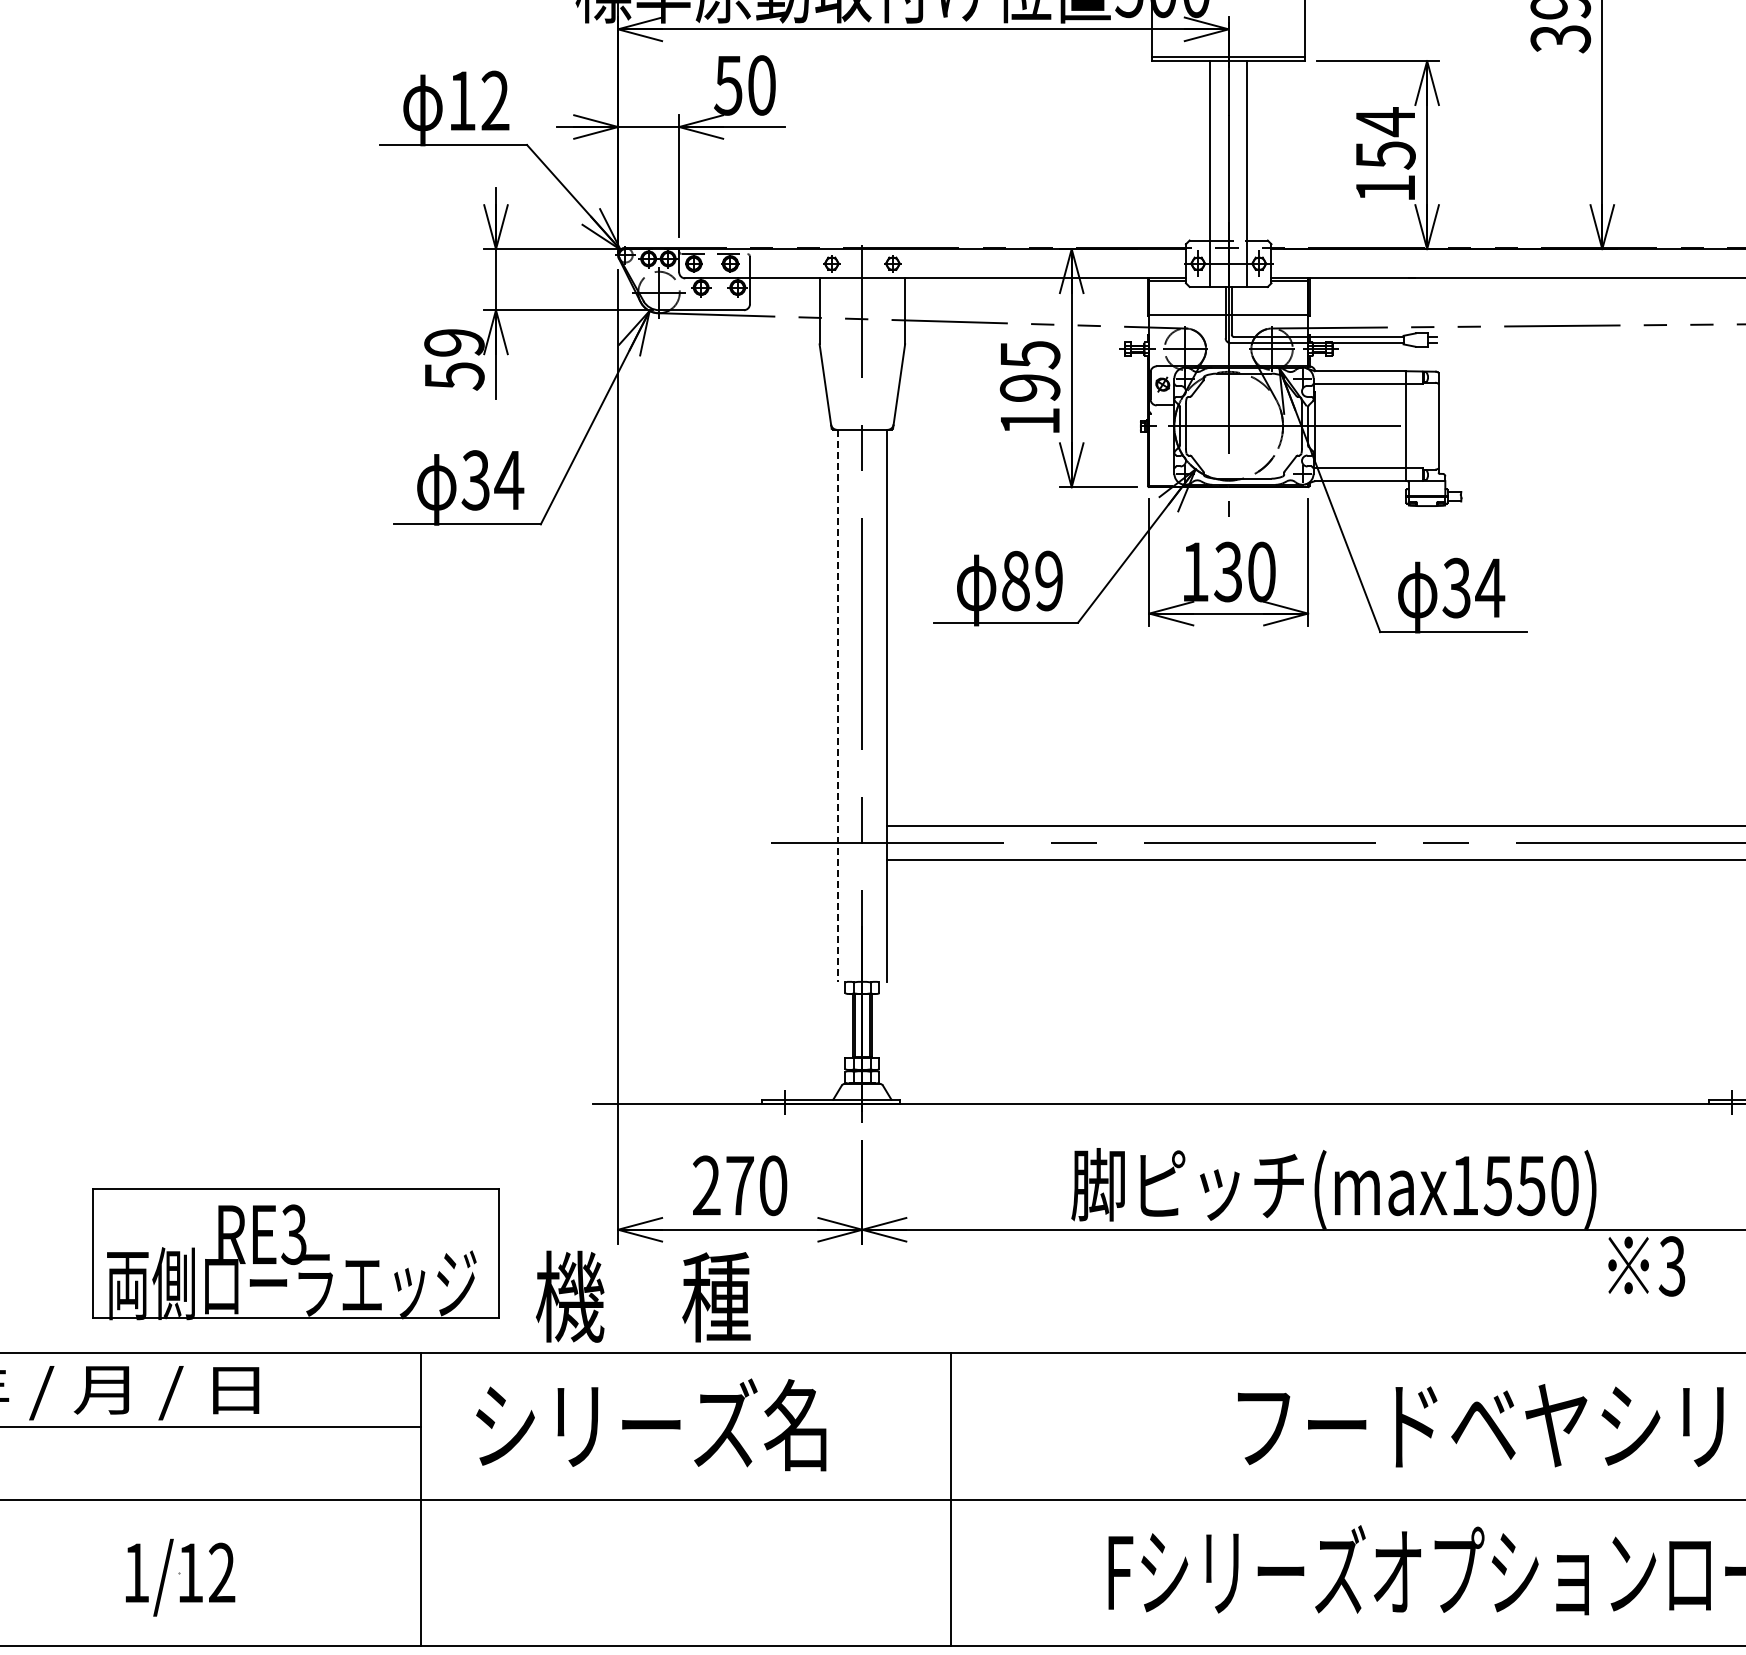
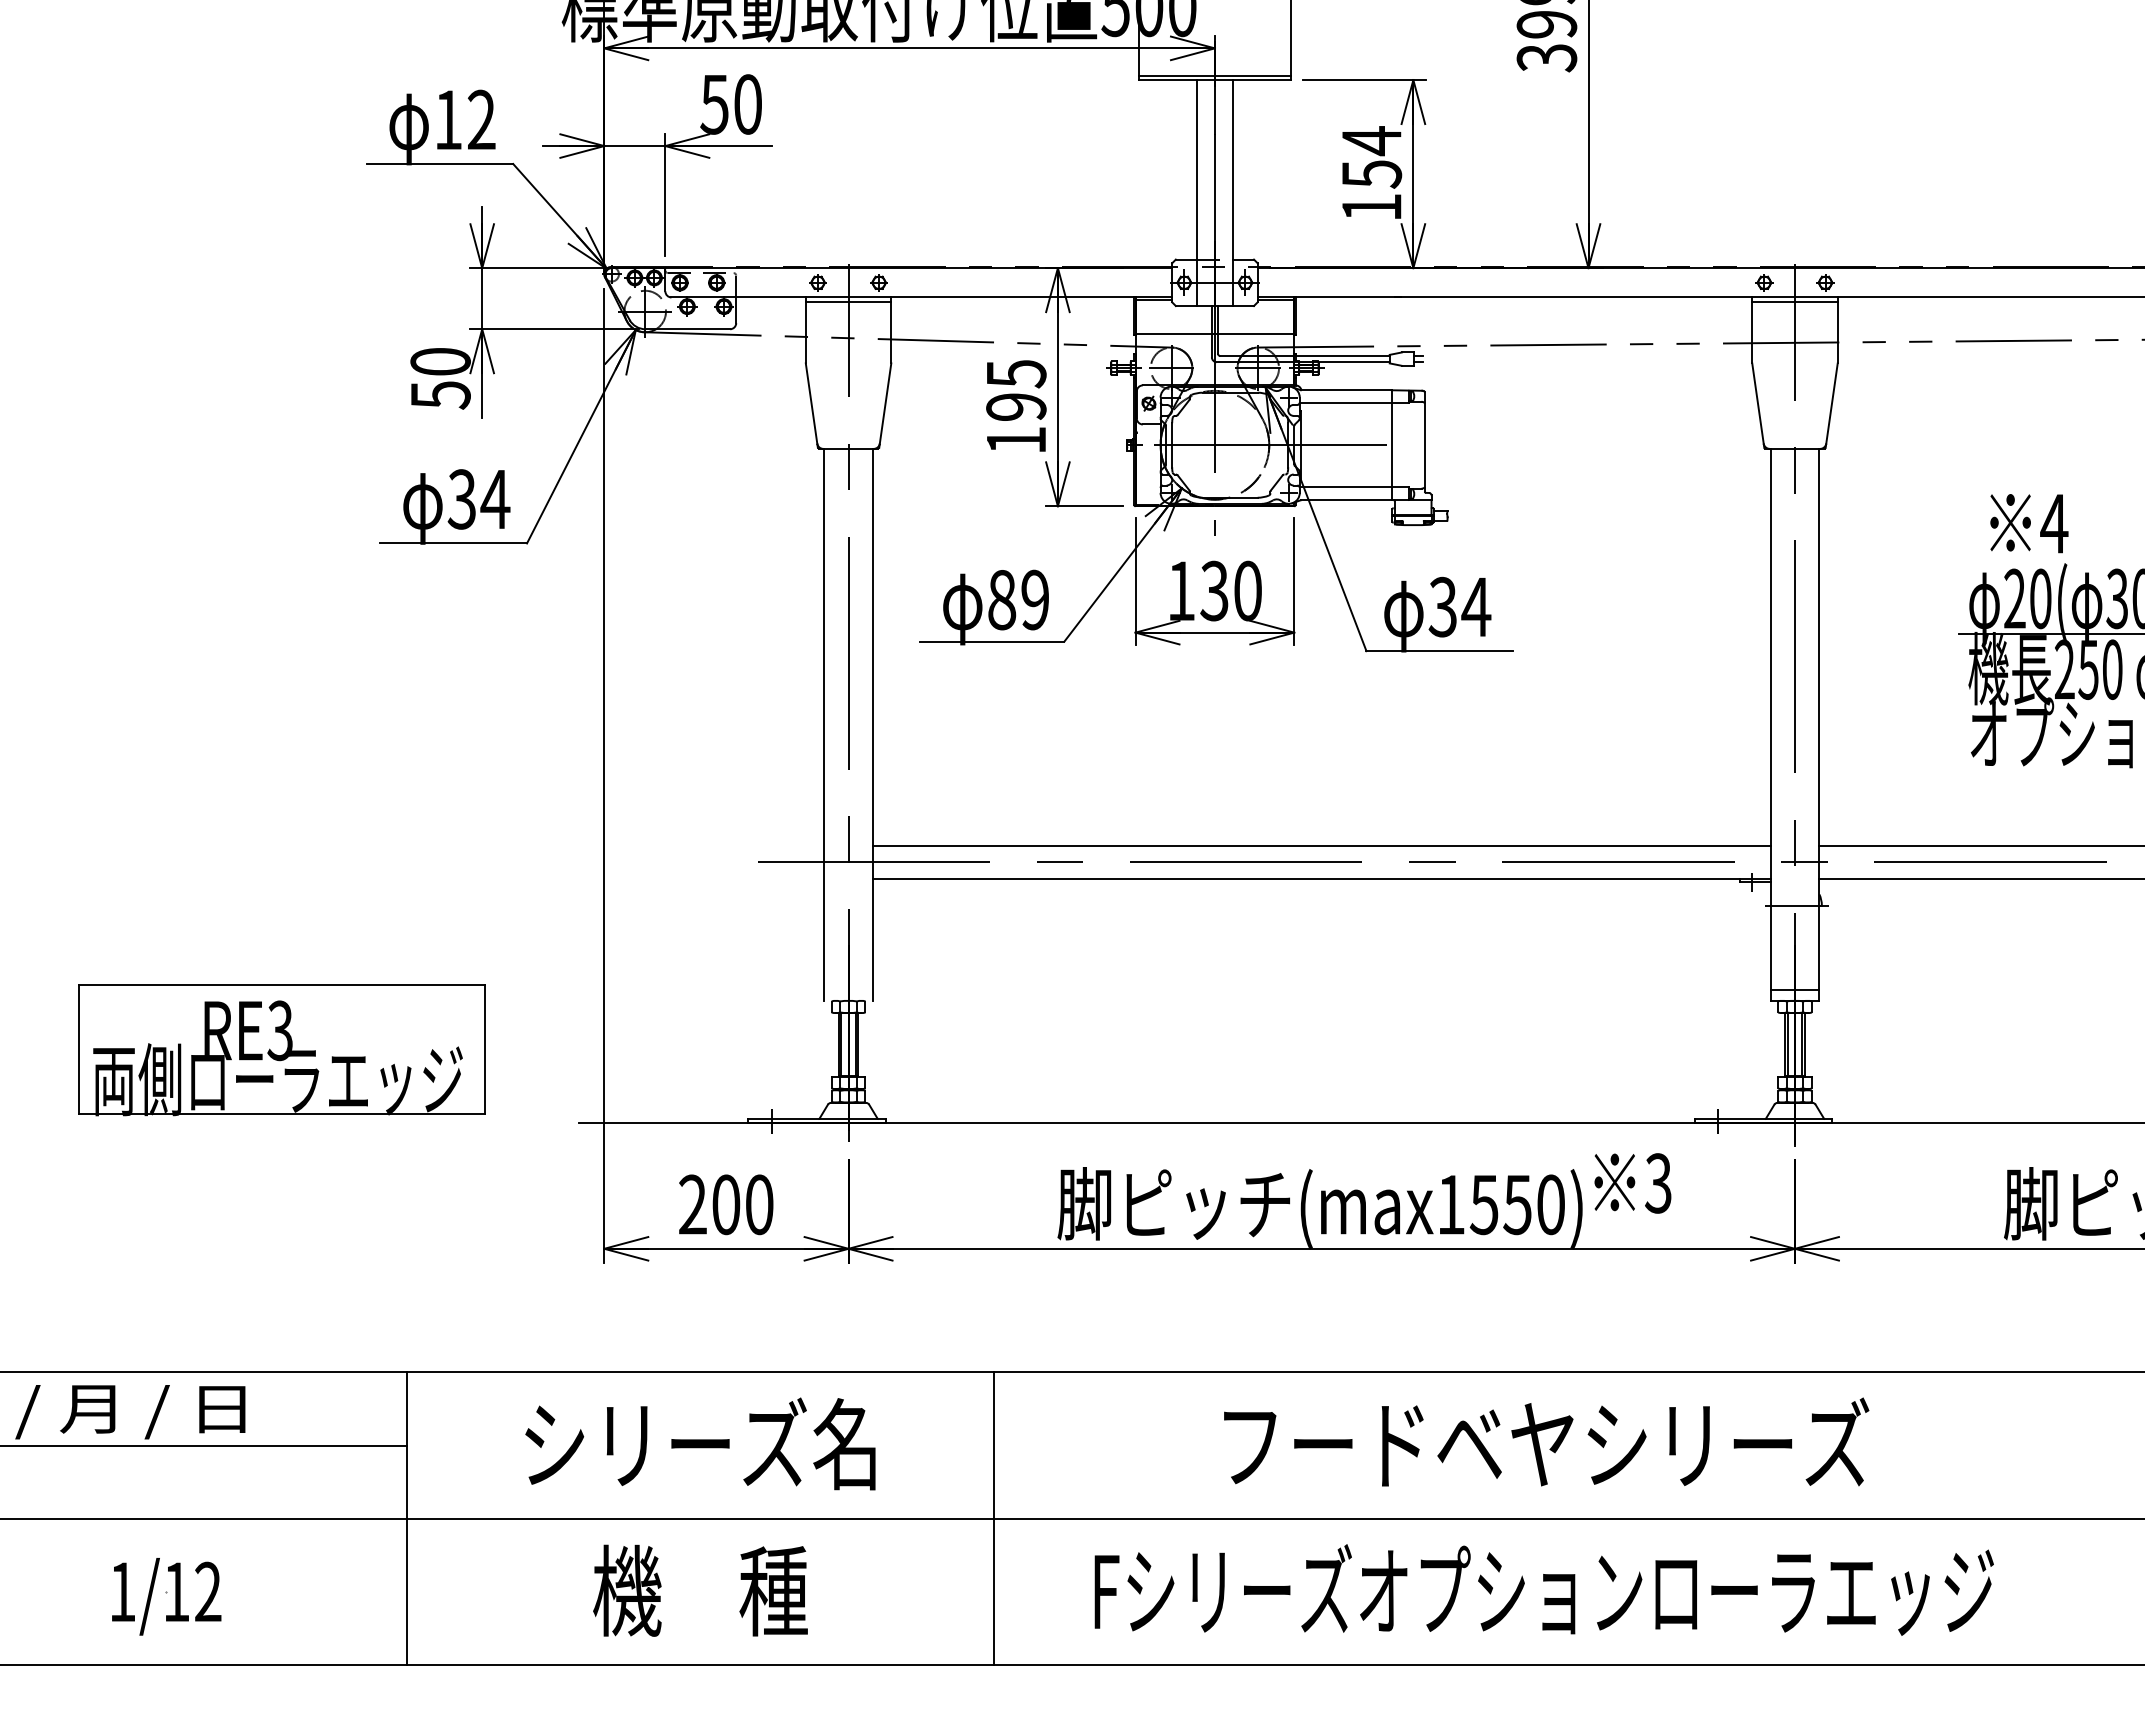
line: (862, 283) -> (848, 302), added
text: (454, 342) -> (440, 361), 59 -> 50
line: (838, 705) -> (824, 724), dashed -> solid
text: (740, 1185) -> (726, 1204), 270 -> 200
part: (295, 1254) -> (281, 1050), moved
text: (1646, 1266) -> (1632, 1183), moved
text: (643, 1296) -> (700, 1590), moved
text: (651, 1424) -> (700, 1443), moved
line: (951, 1499) -> (993, 1518), moved

